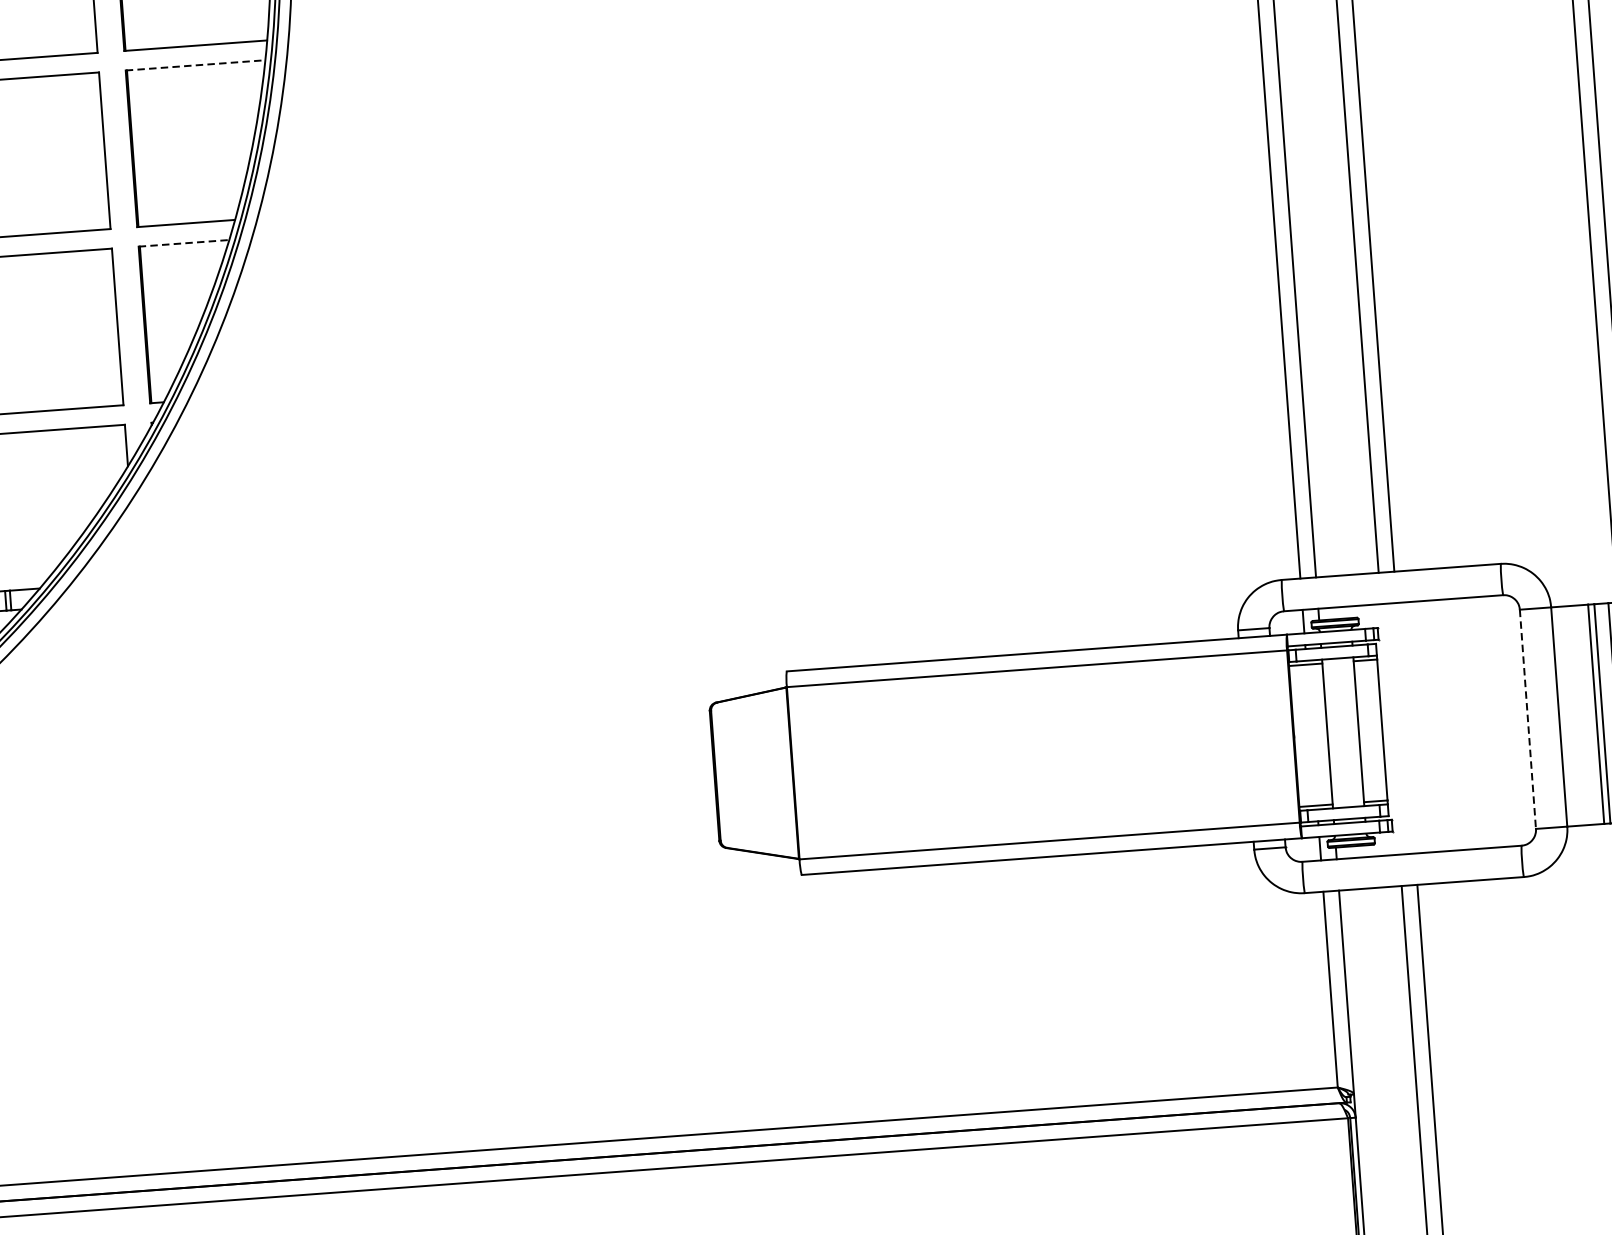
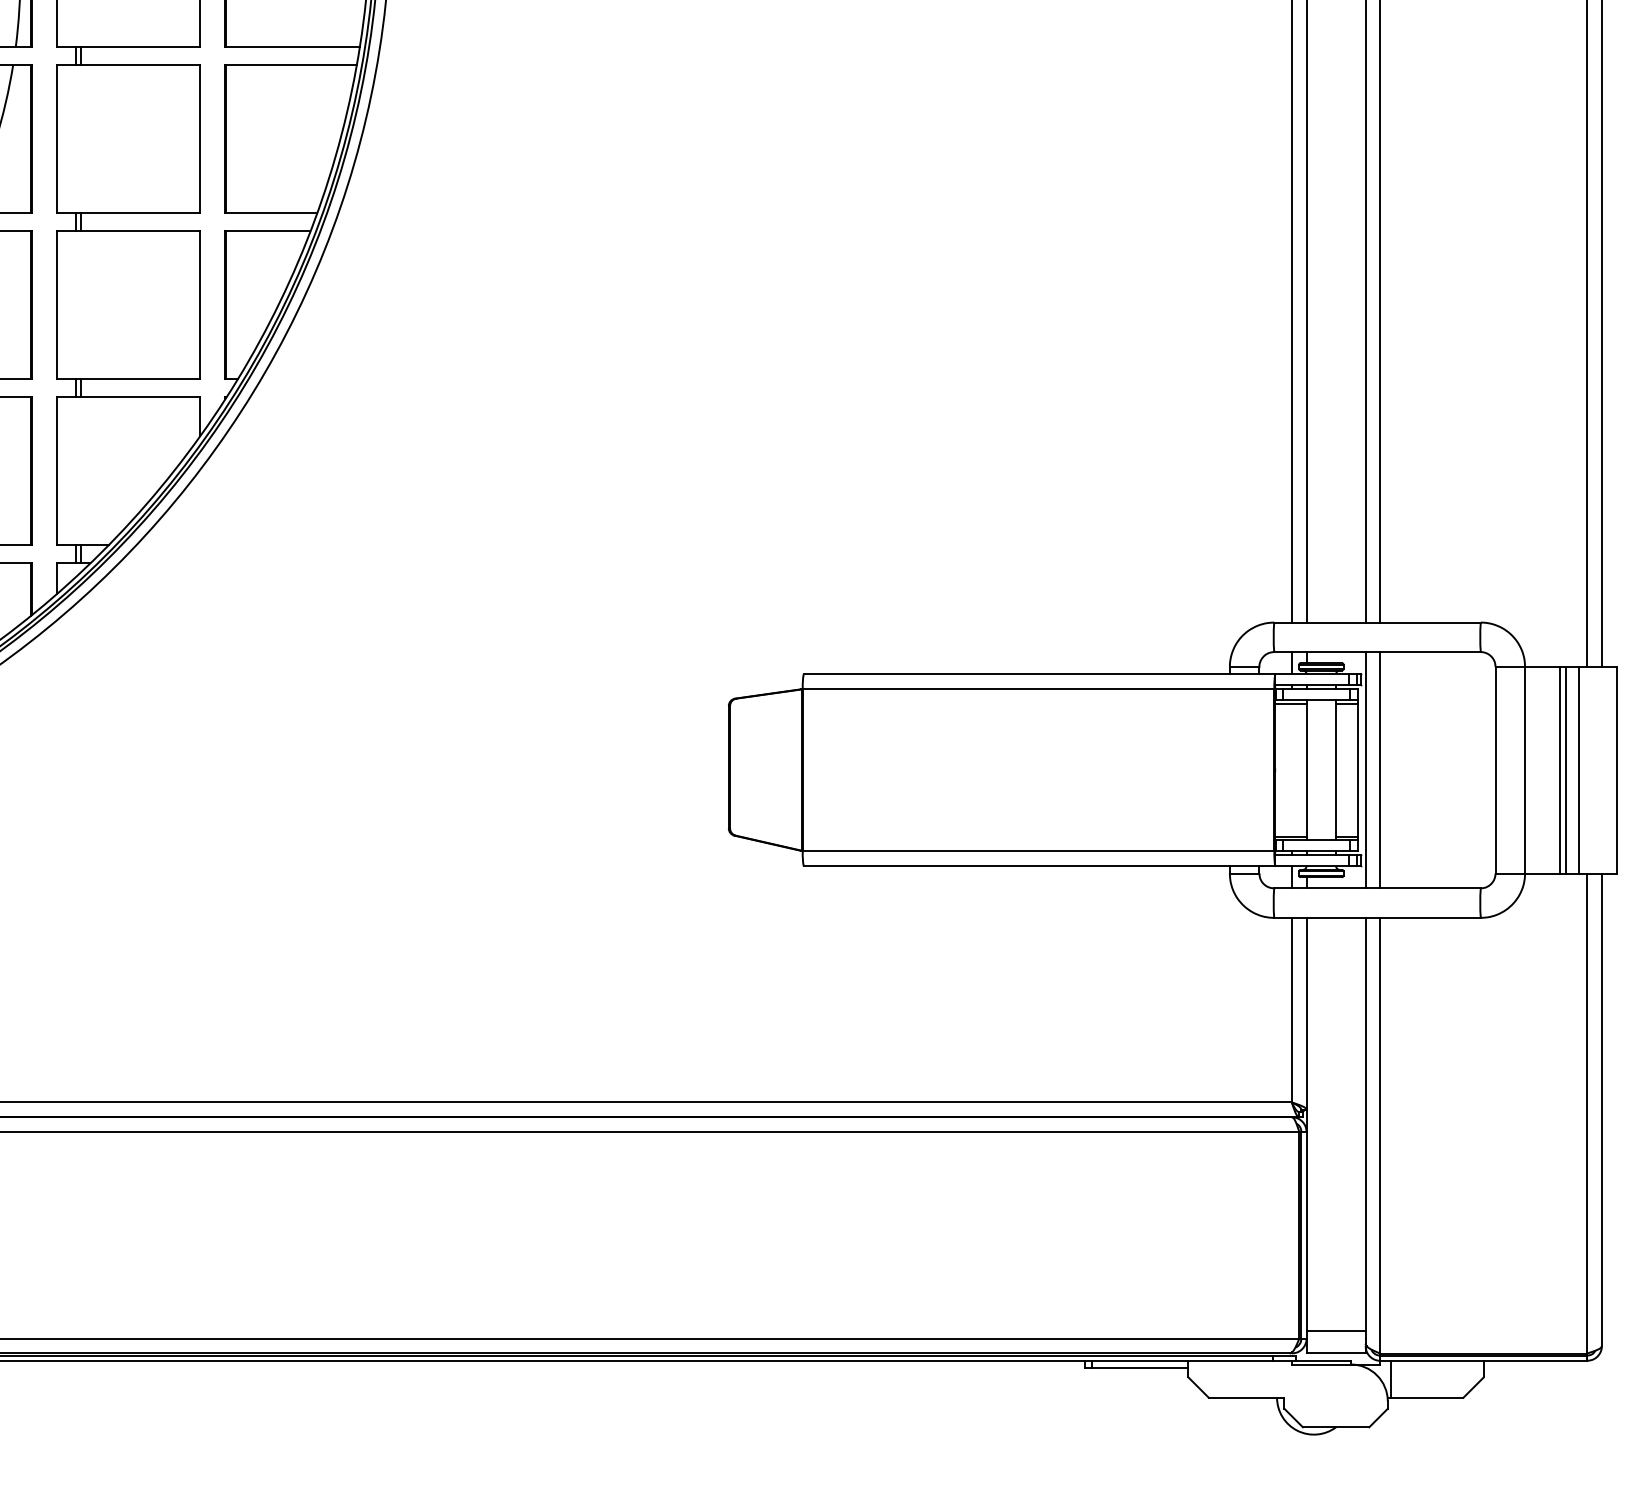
line: (195, 65) -> (290, 65), dashed -> solid
line: (183, 243) -> (267, 231), dashed -> solid
line: (1527, 719) -> (1495, 770), dashed -> solid
line: (1405, 728) -> (1380, 770), added
line: (1390, 729) -> (1365, 770), added

